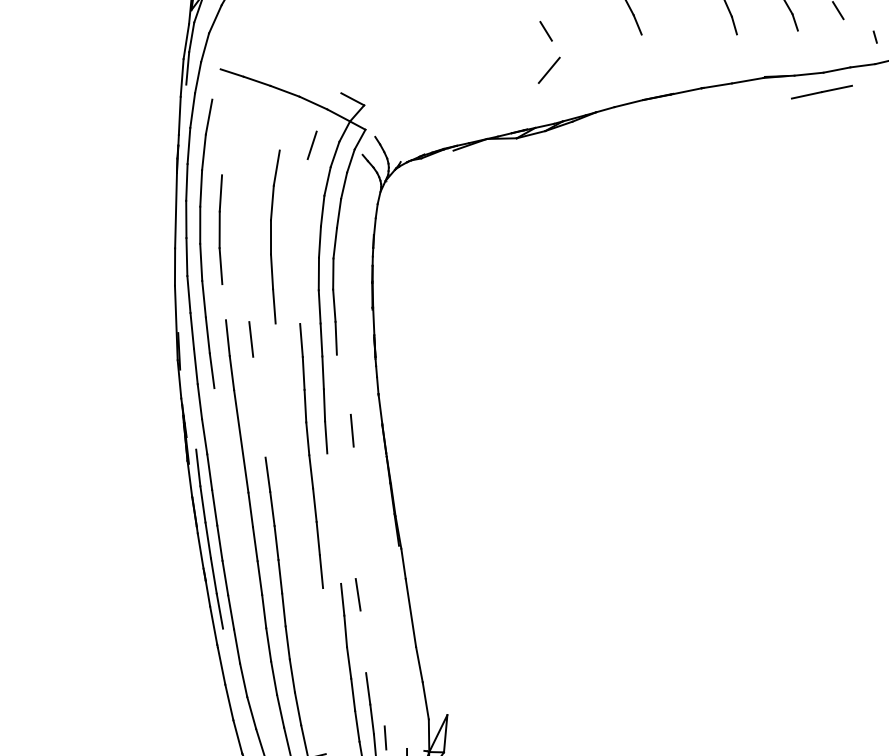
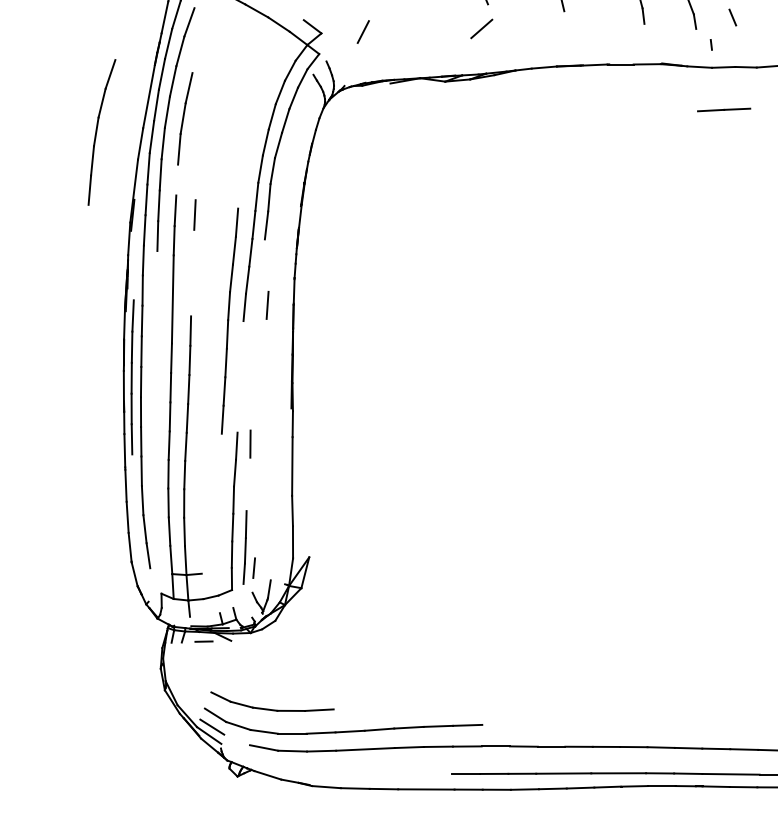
line: (874, 36) -> (710, 44), moved
line: (822, 91) -> (724, 109), moved
line: (311, 144) -> (362, 31), moved
part: (277, 237) -> (101, 132), moved

